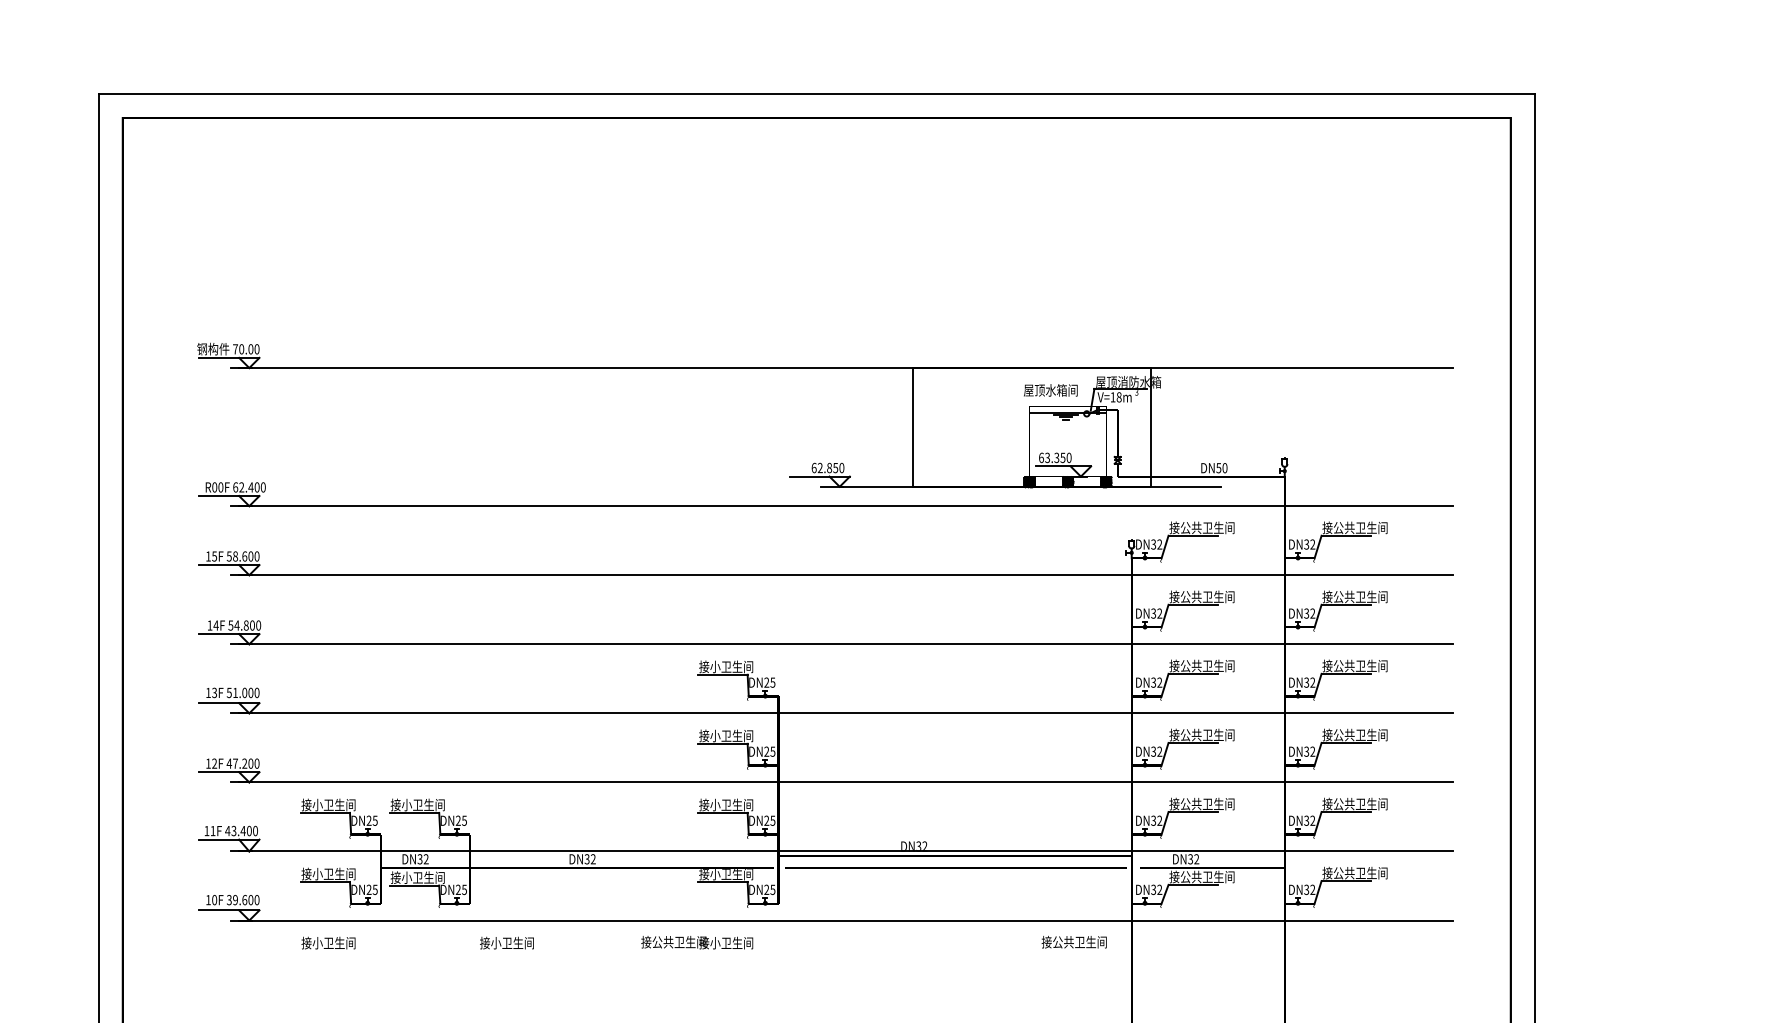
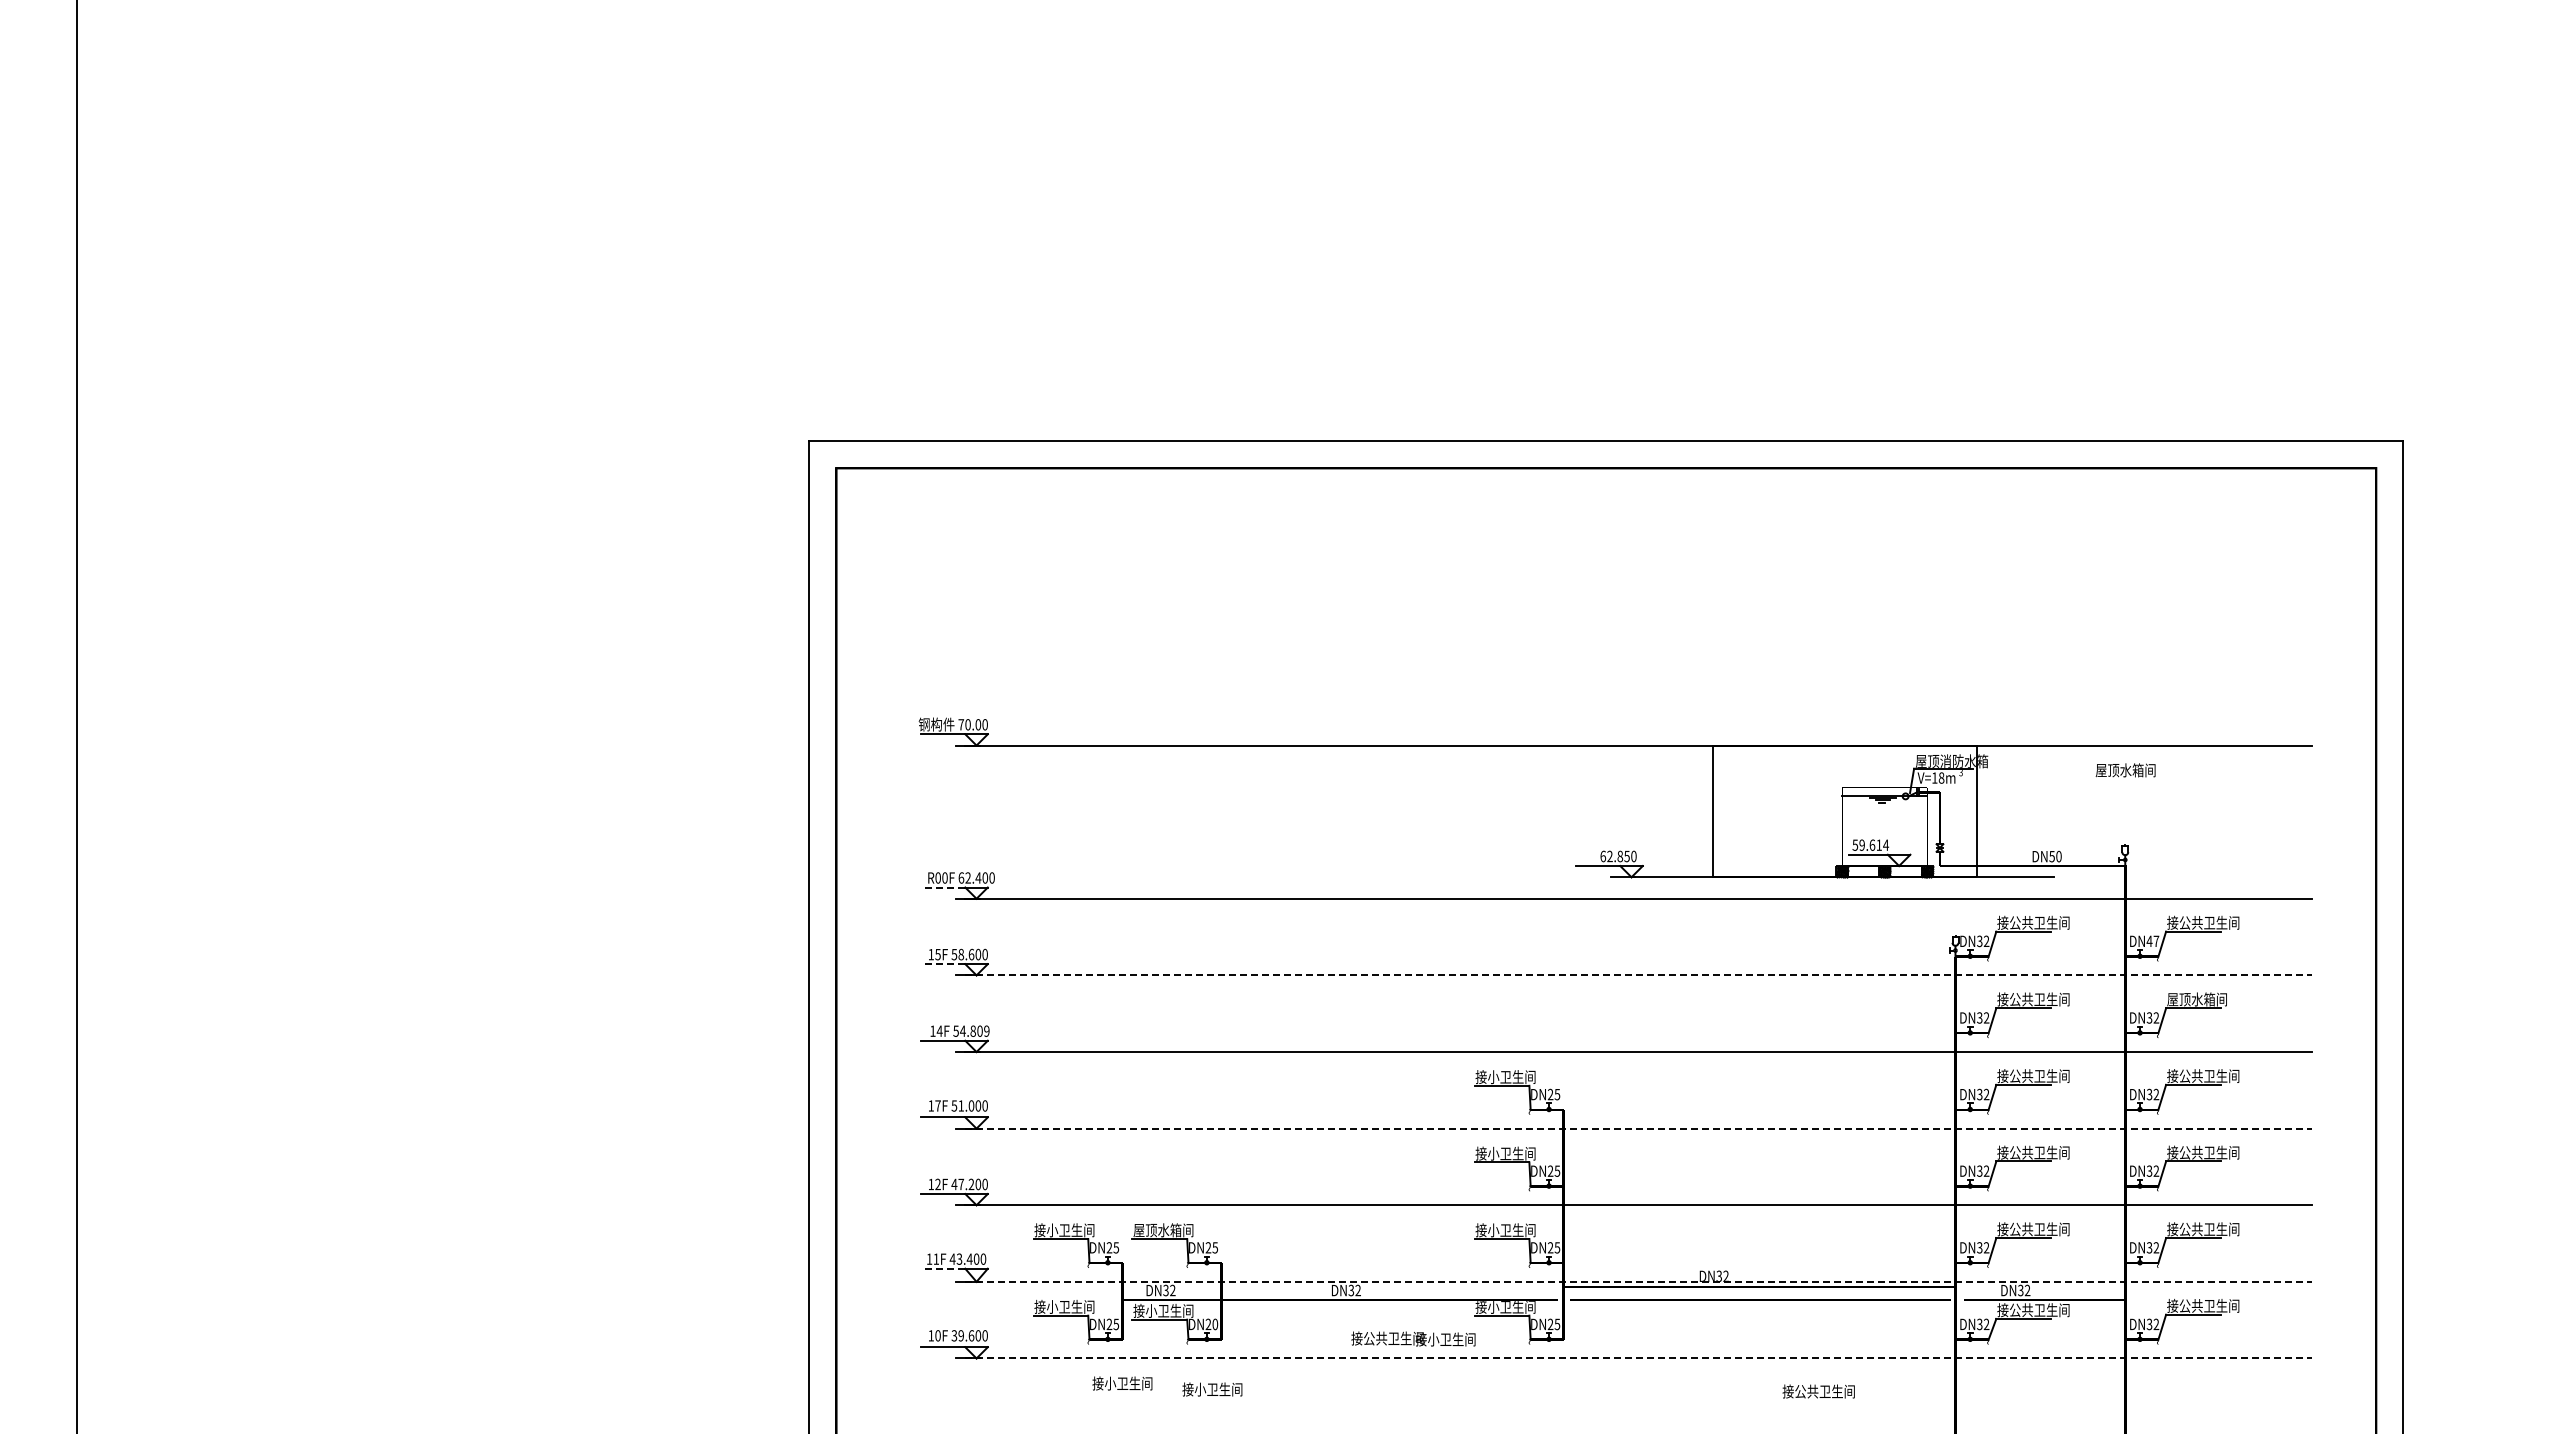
text: (1050, 390) -> (2125, 770), moved
text: (1055, 457) -> (1870, 844), 63.350 -> 59.614
line: (218, 495) -> (942, 887), solid -> dashed
text: (1309, 544) -> (2152, 941), DN32 -> DN47
line: (218, 565) -> (942, 964), solid -> dashed
line: (845, 575) -> (1638, 975), solid -> dashed
text: (1355, 596) -> (2203, 999), 接公共卫生间 -> 屋顶水箱间
text: (258, 624) -> (986, 1030), 54.800 -> 54.809
text: (214, 692) -> (937, 1105), 13F -> 17F
line: (845, 713) -> (1638, 1128), solid -> dashed
text: (412, 805) -> (1157, 1230), 接小卫生间 -> 屋顶水箱间
line: (218, 839) -> (942, 1268), solid -> dashed
line: (845, 851) -> (1638, 1281), solid -> dashed
text: (464, 889) -> (1215, 1324), DN25 -> DN20
line: (845, 920) -> (1638, 1358), solid -> dashed
text: (697, 942) -> (1413, 1338), moved
text: (1074, 942) -> (1818, 1391), moved
text: (328, 943) -> (1122, 1383), moved
text: (507, 943) -> (1212, 1389), moved

